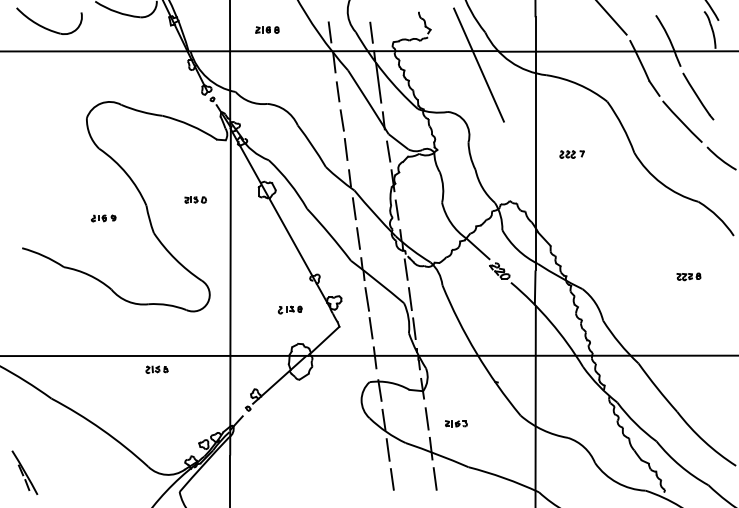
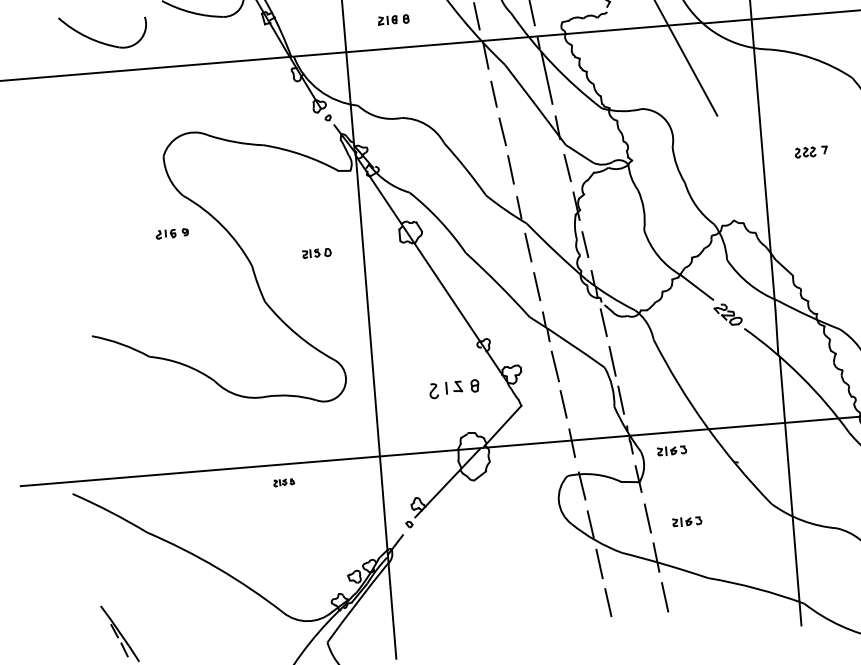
part: (103, 218) -> (172, 233), moved
part: (289, 309) -> (453, 388), size x1.6
part: (156, 369) -> (283, 482), size x0.7
part: (449, 369) -> (672, 450), added

